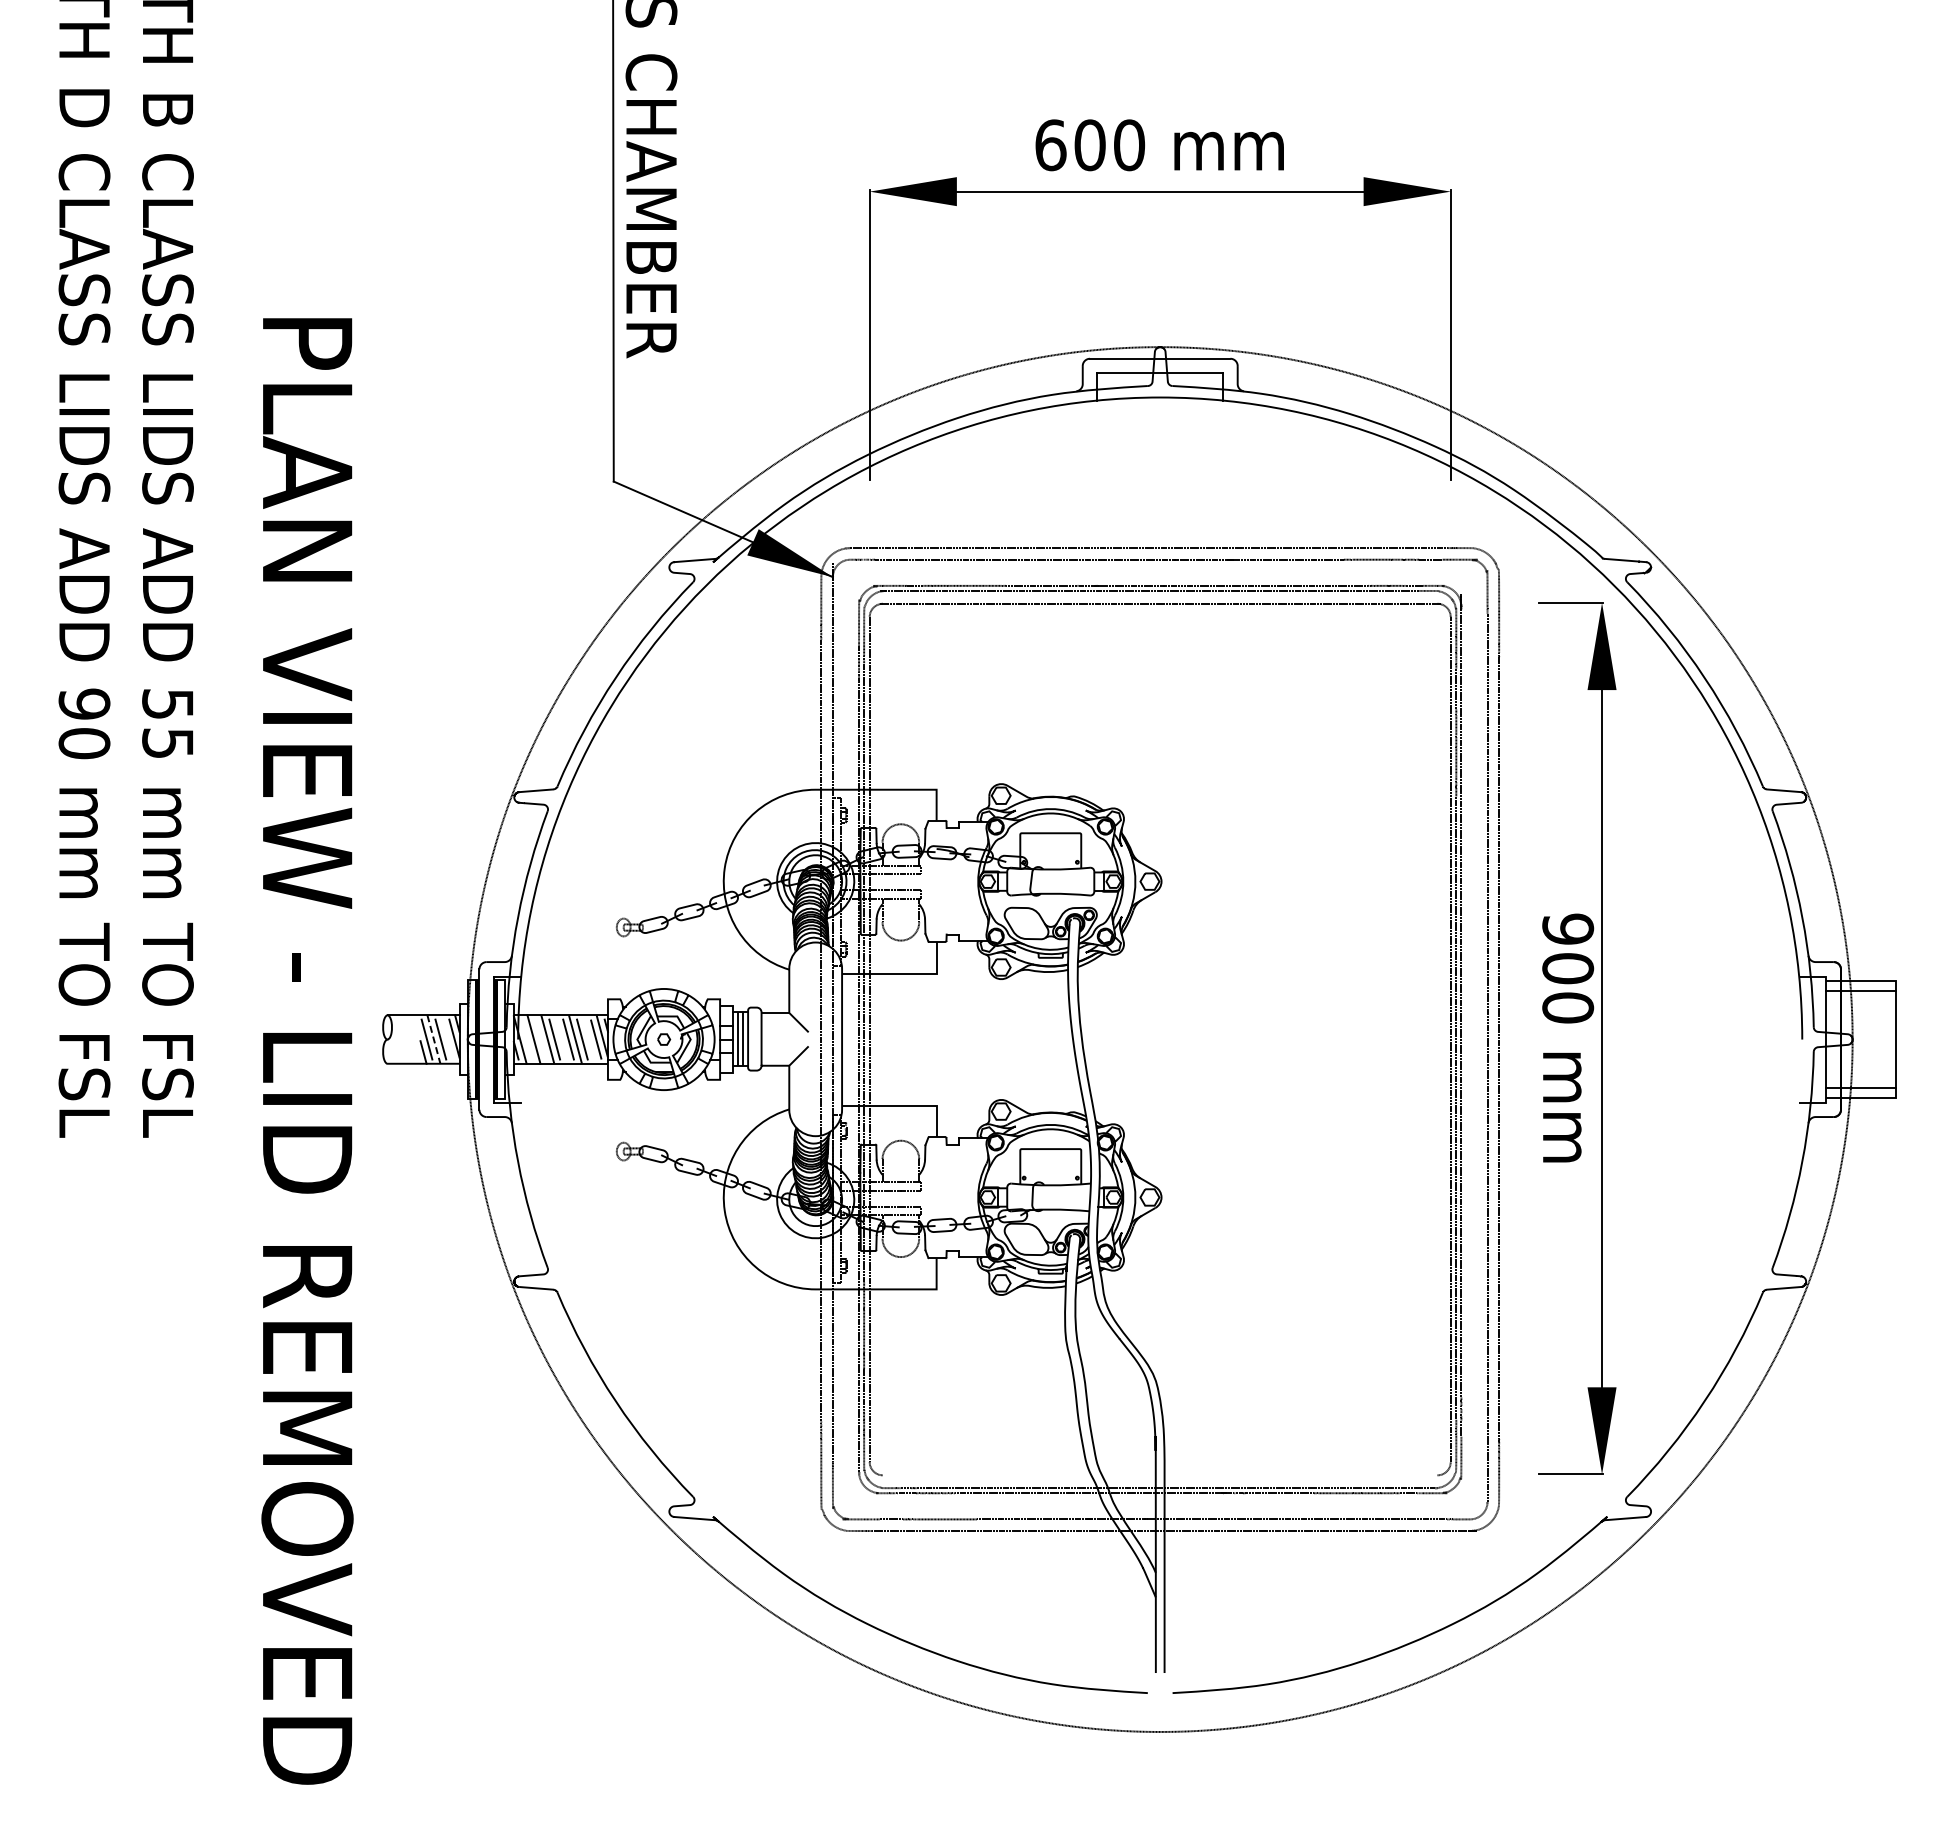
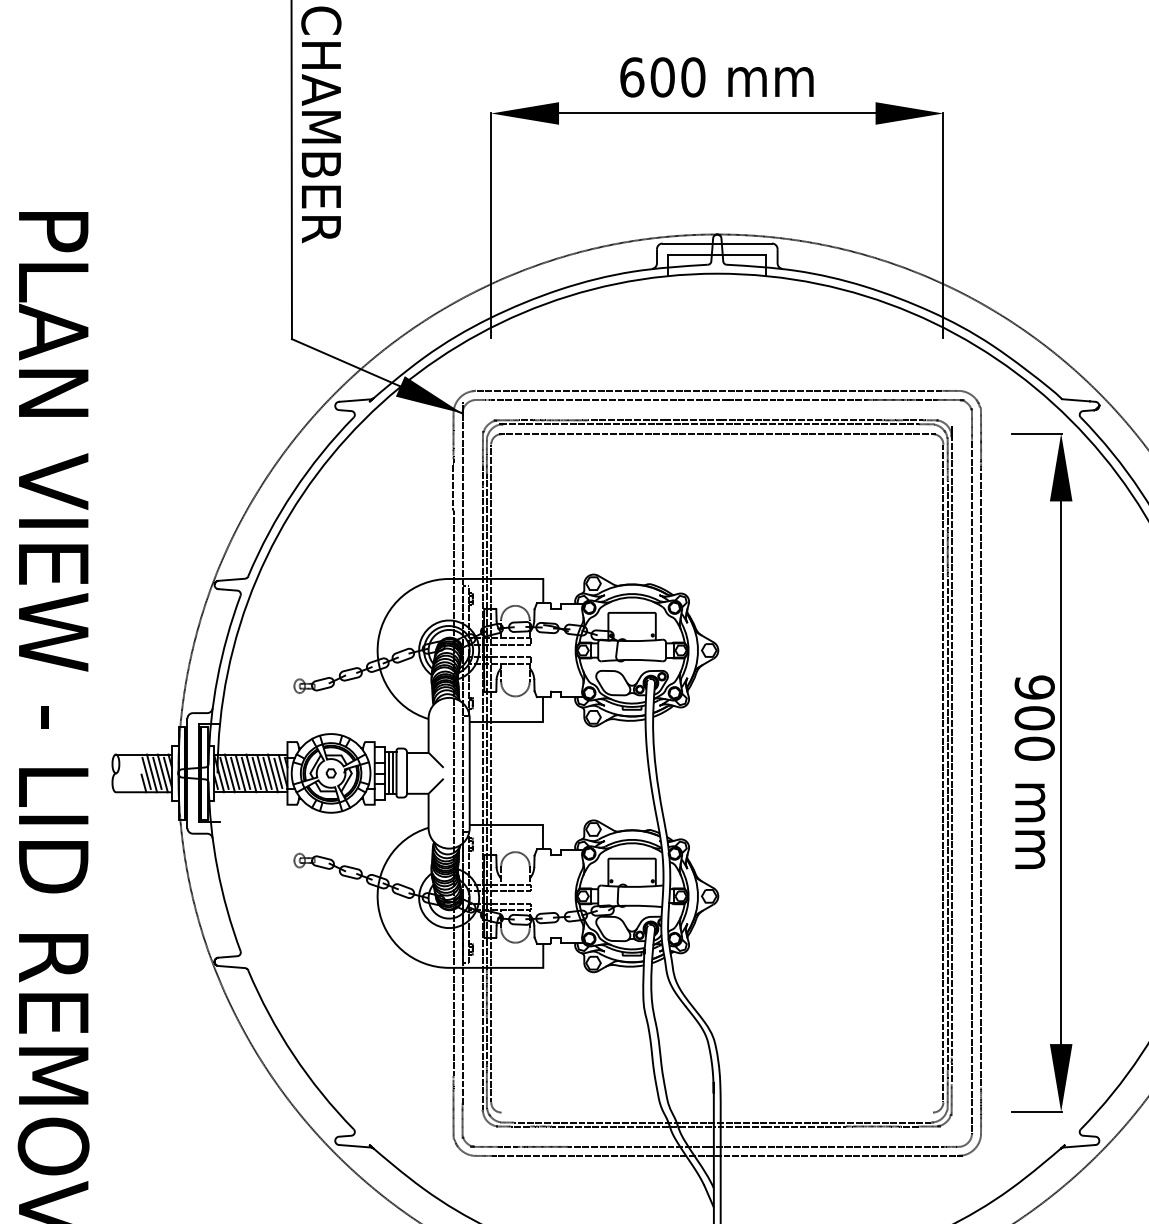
line: (447, 1039) -> (162, 773), added
line: (526, 1039) -> (224, 773), added
line: (540, 1039) -> (234, 773), added
line: (561, 1039) -> (251, 773), added
line: (588, 1039) -> (272, 773), added
line: (434, 1040) -> (152, 774), dashed -> solid

